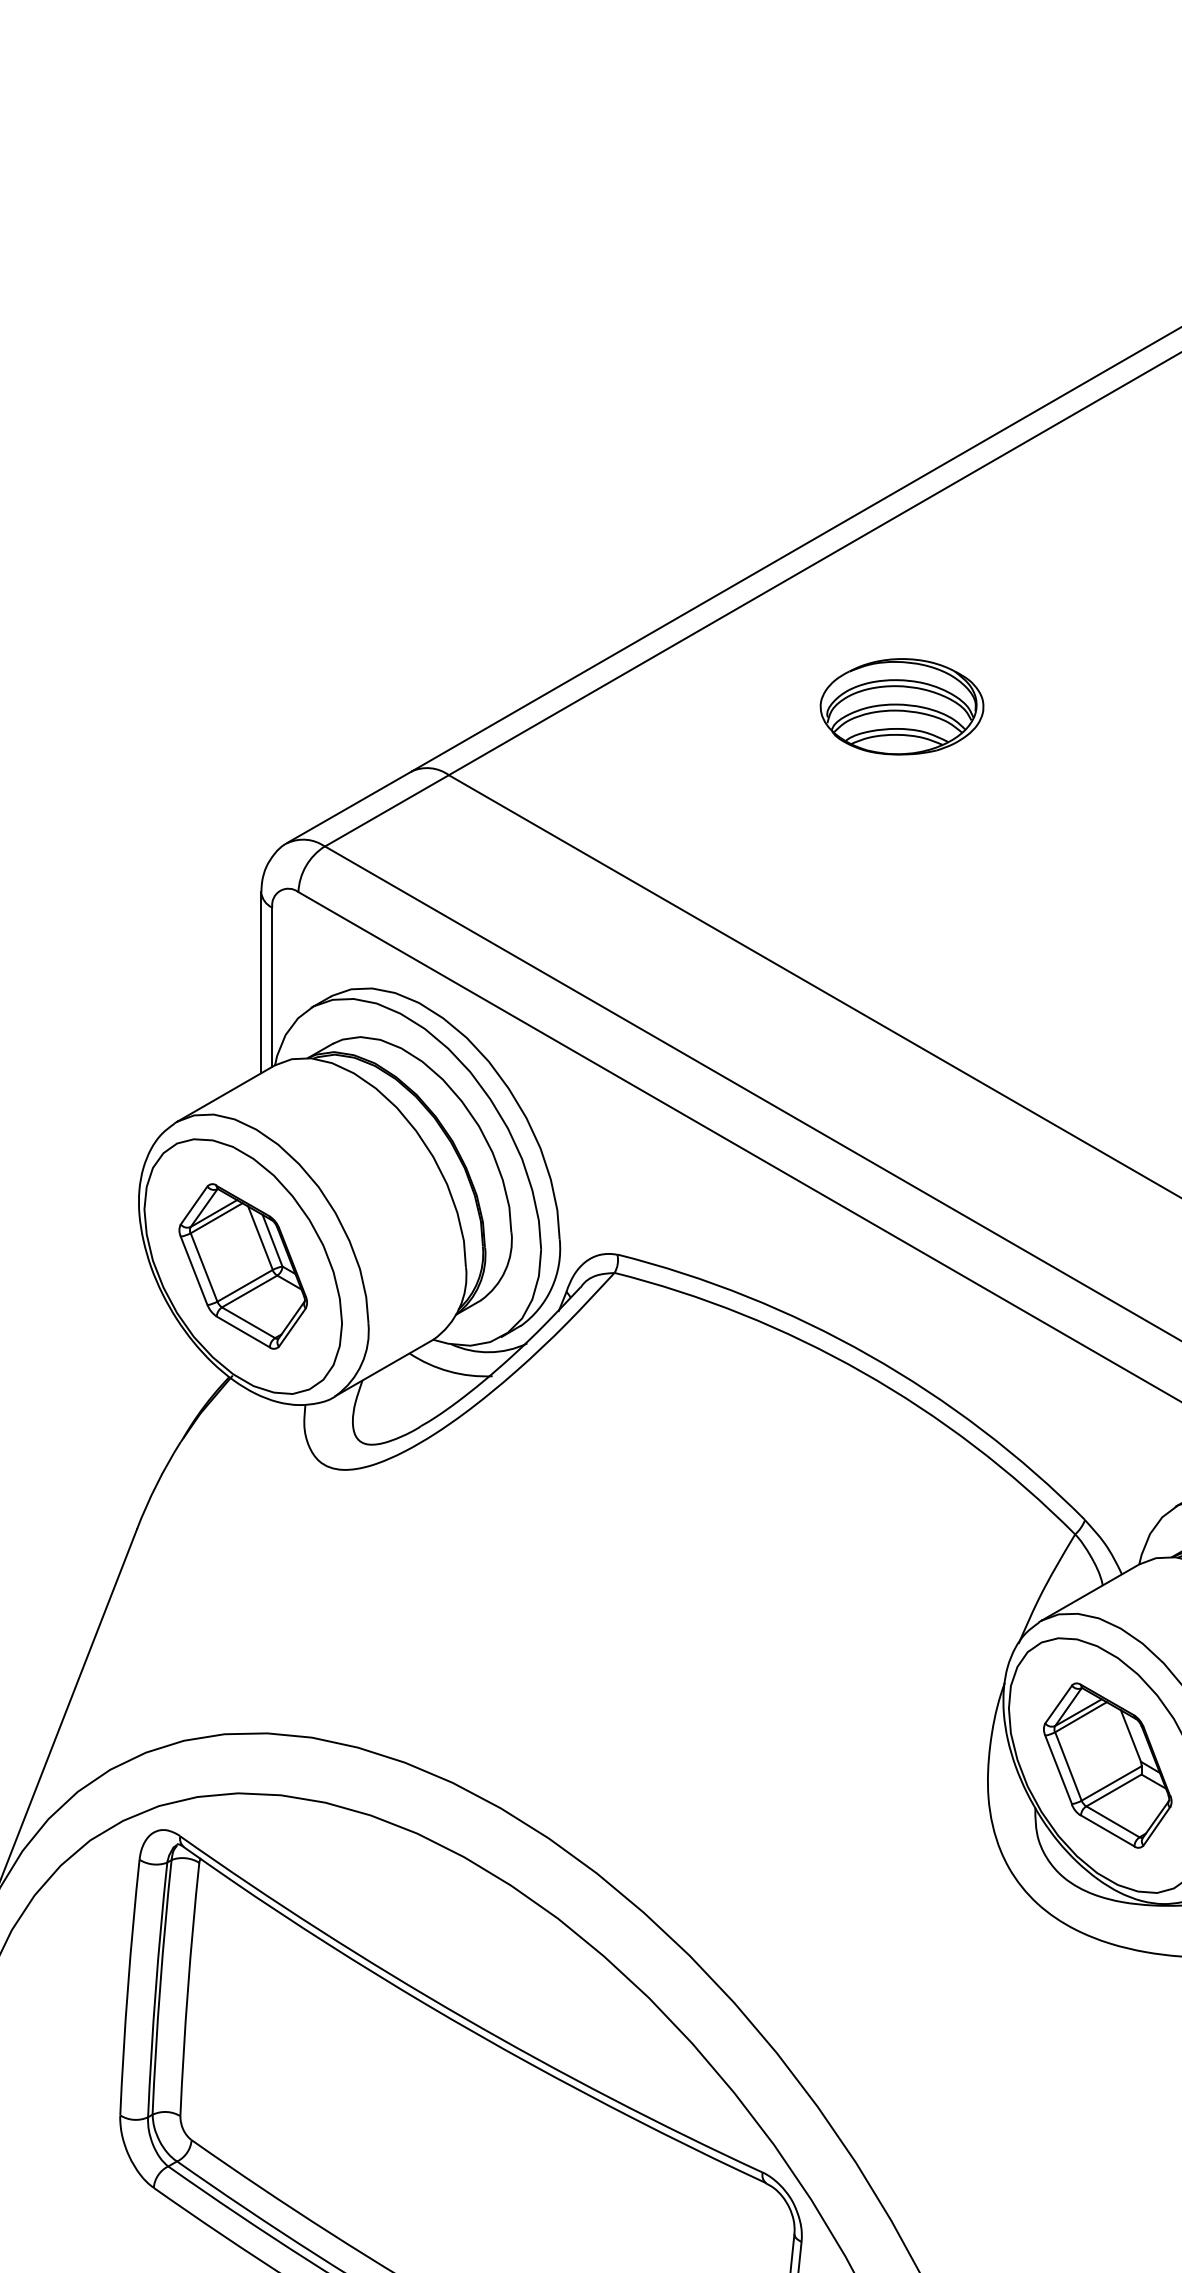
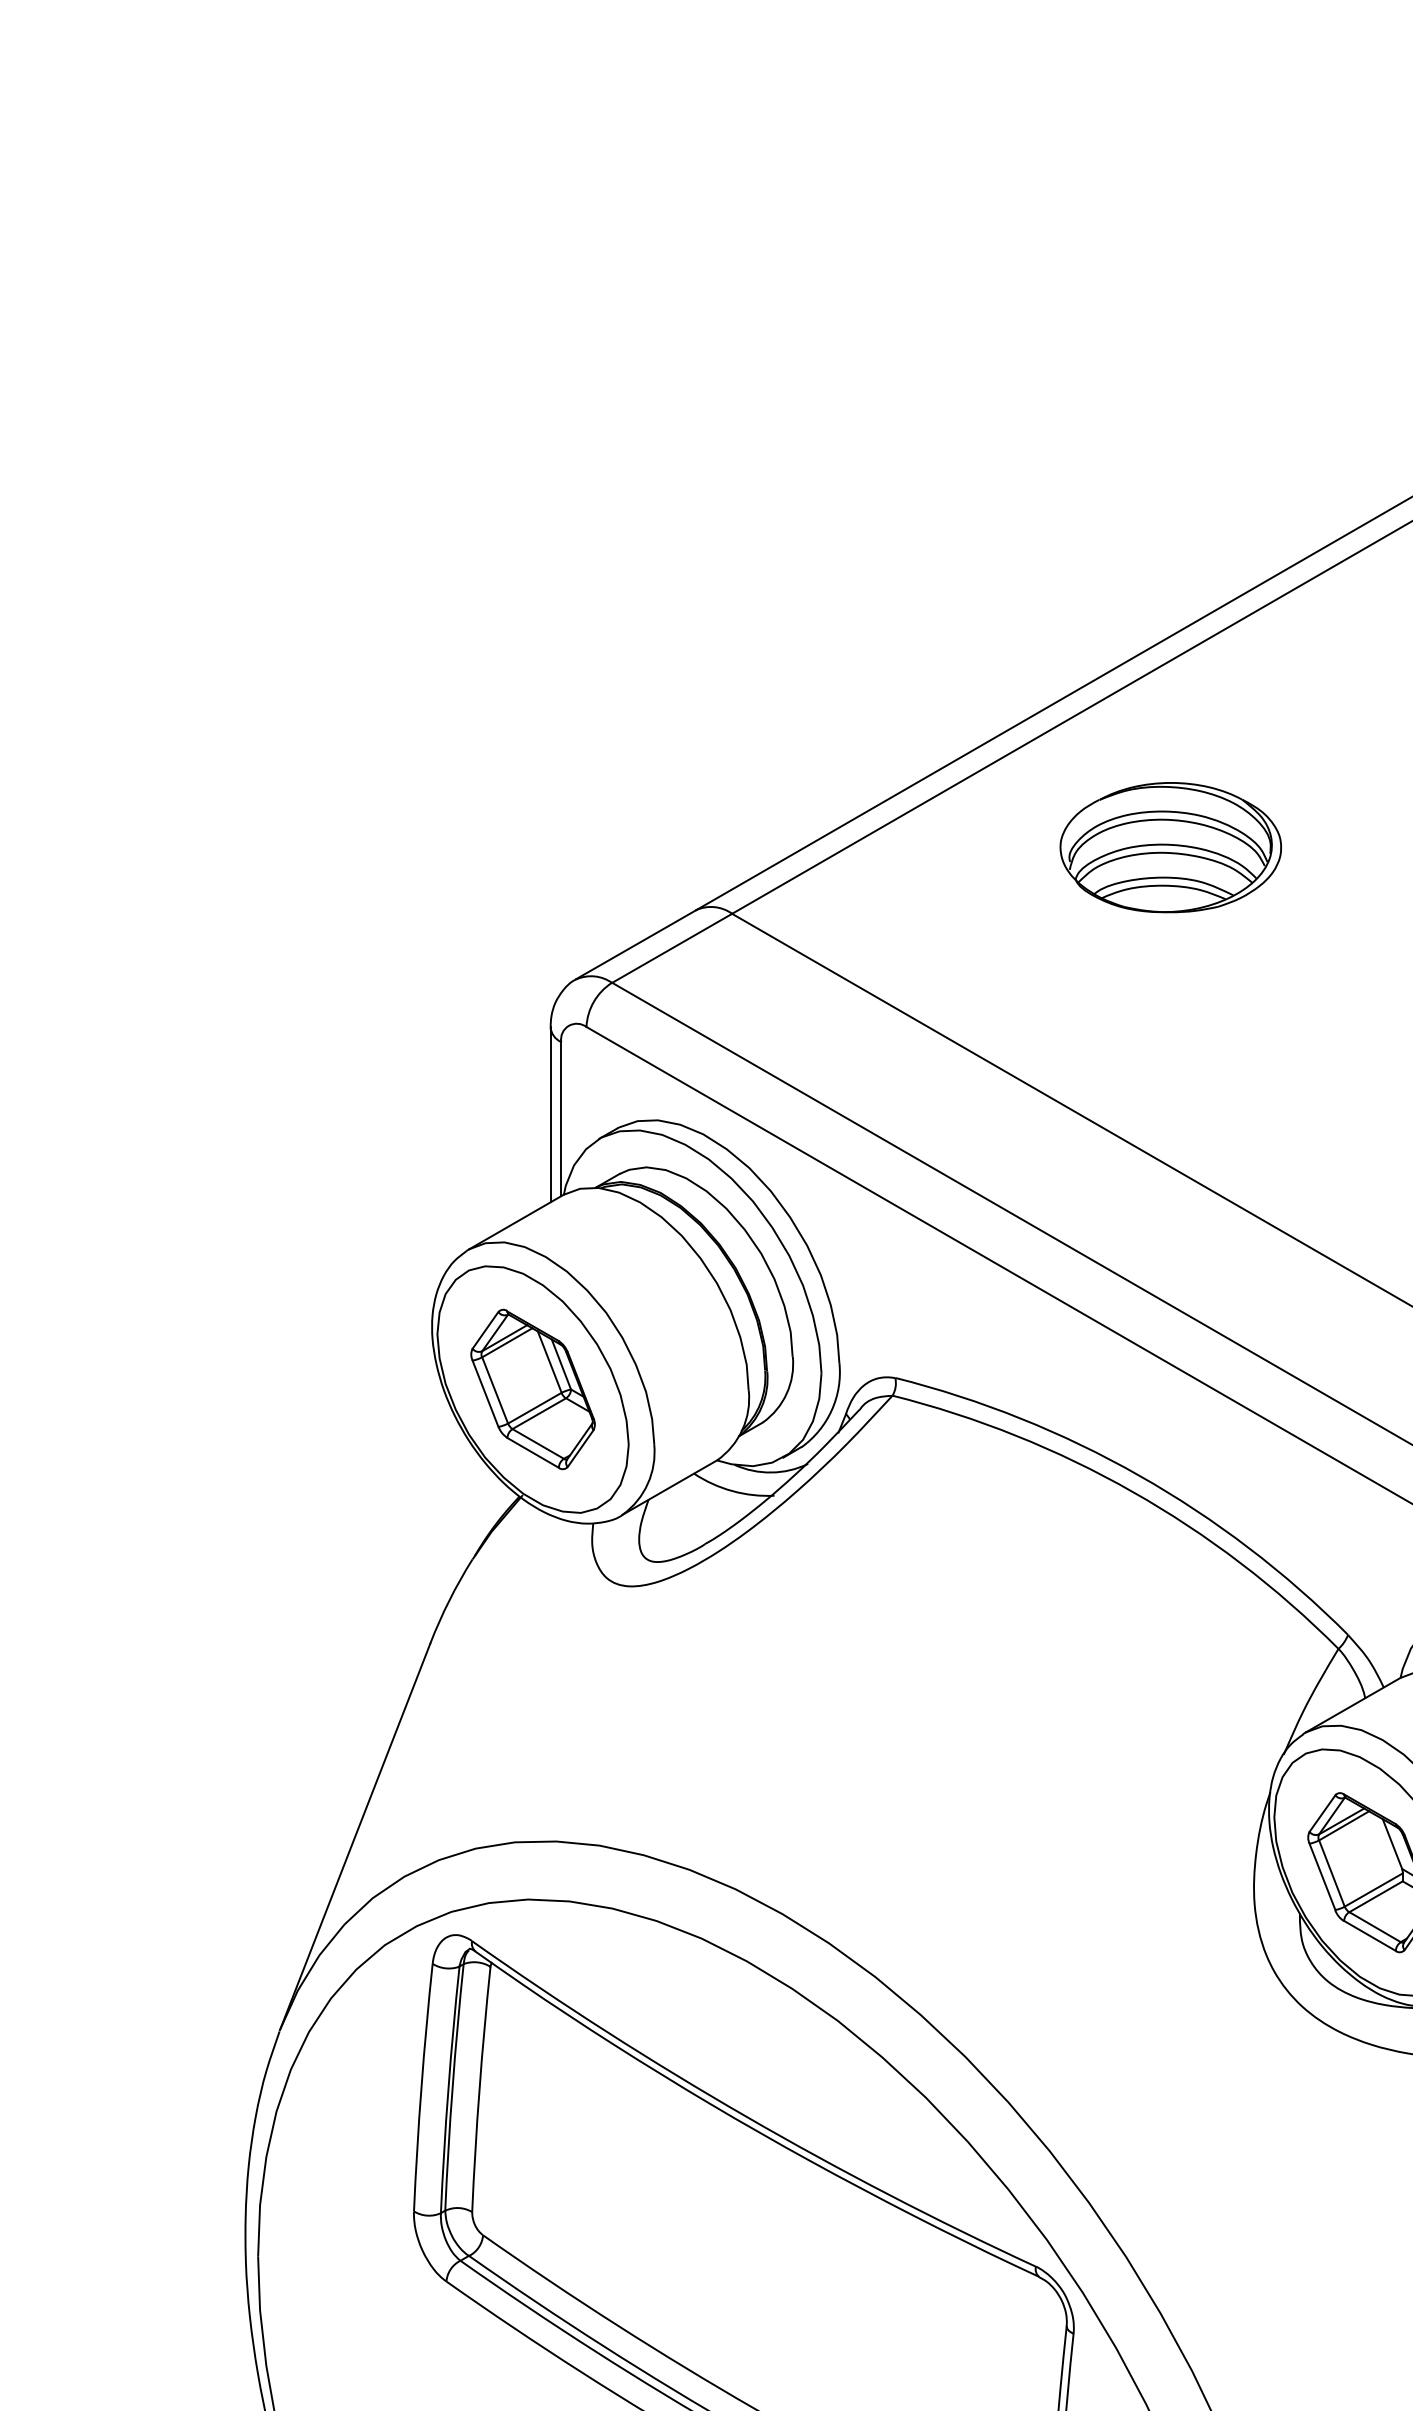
part: (901, 706) -> (1170, 847), size x1.4

